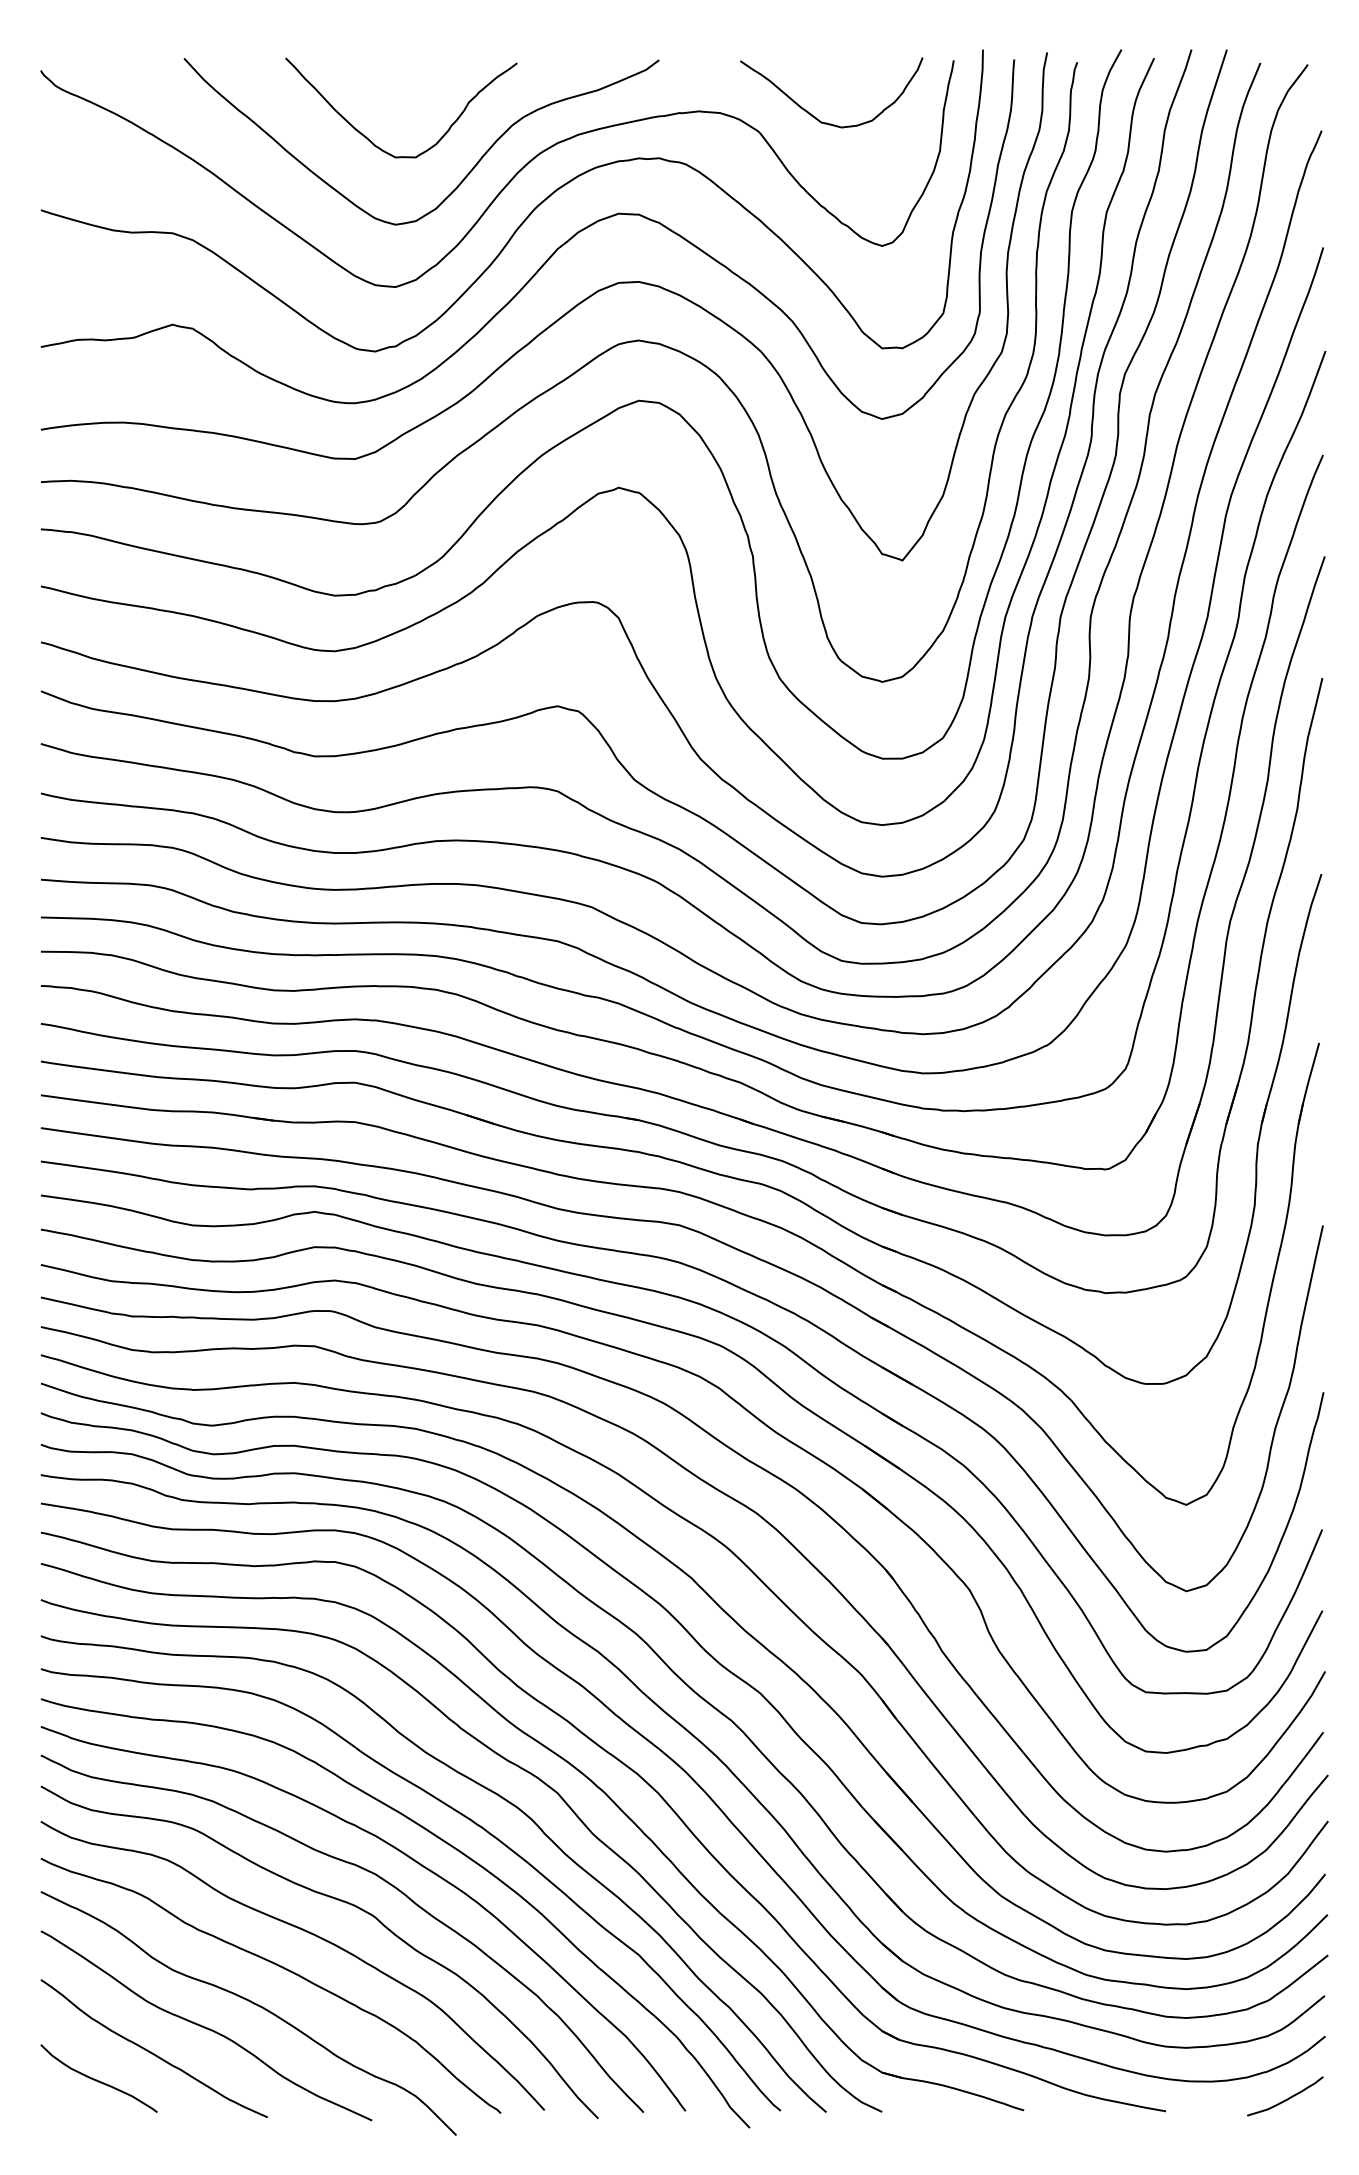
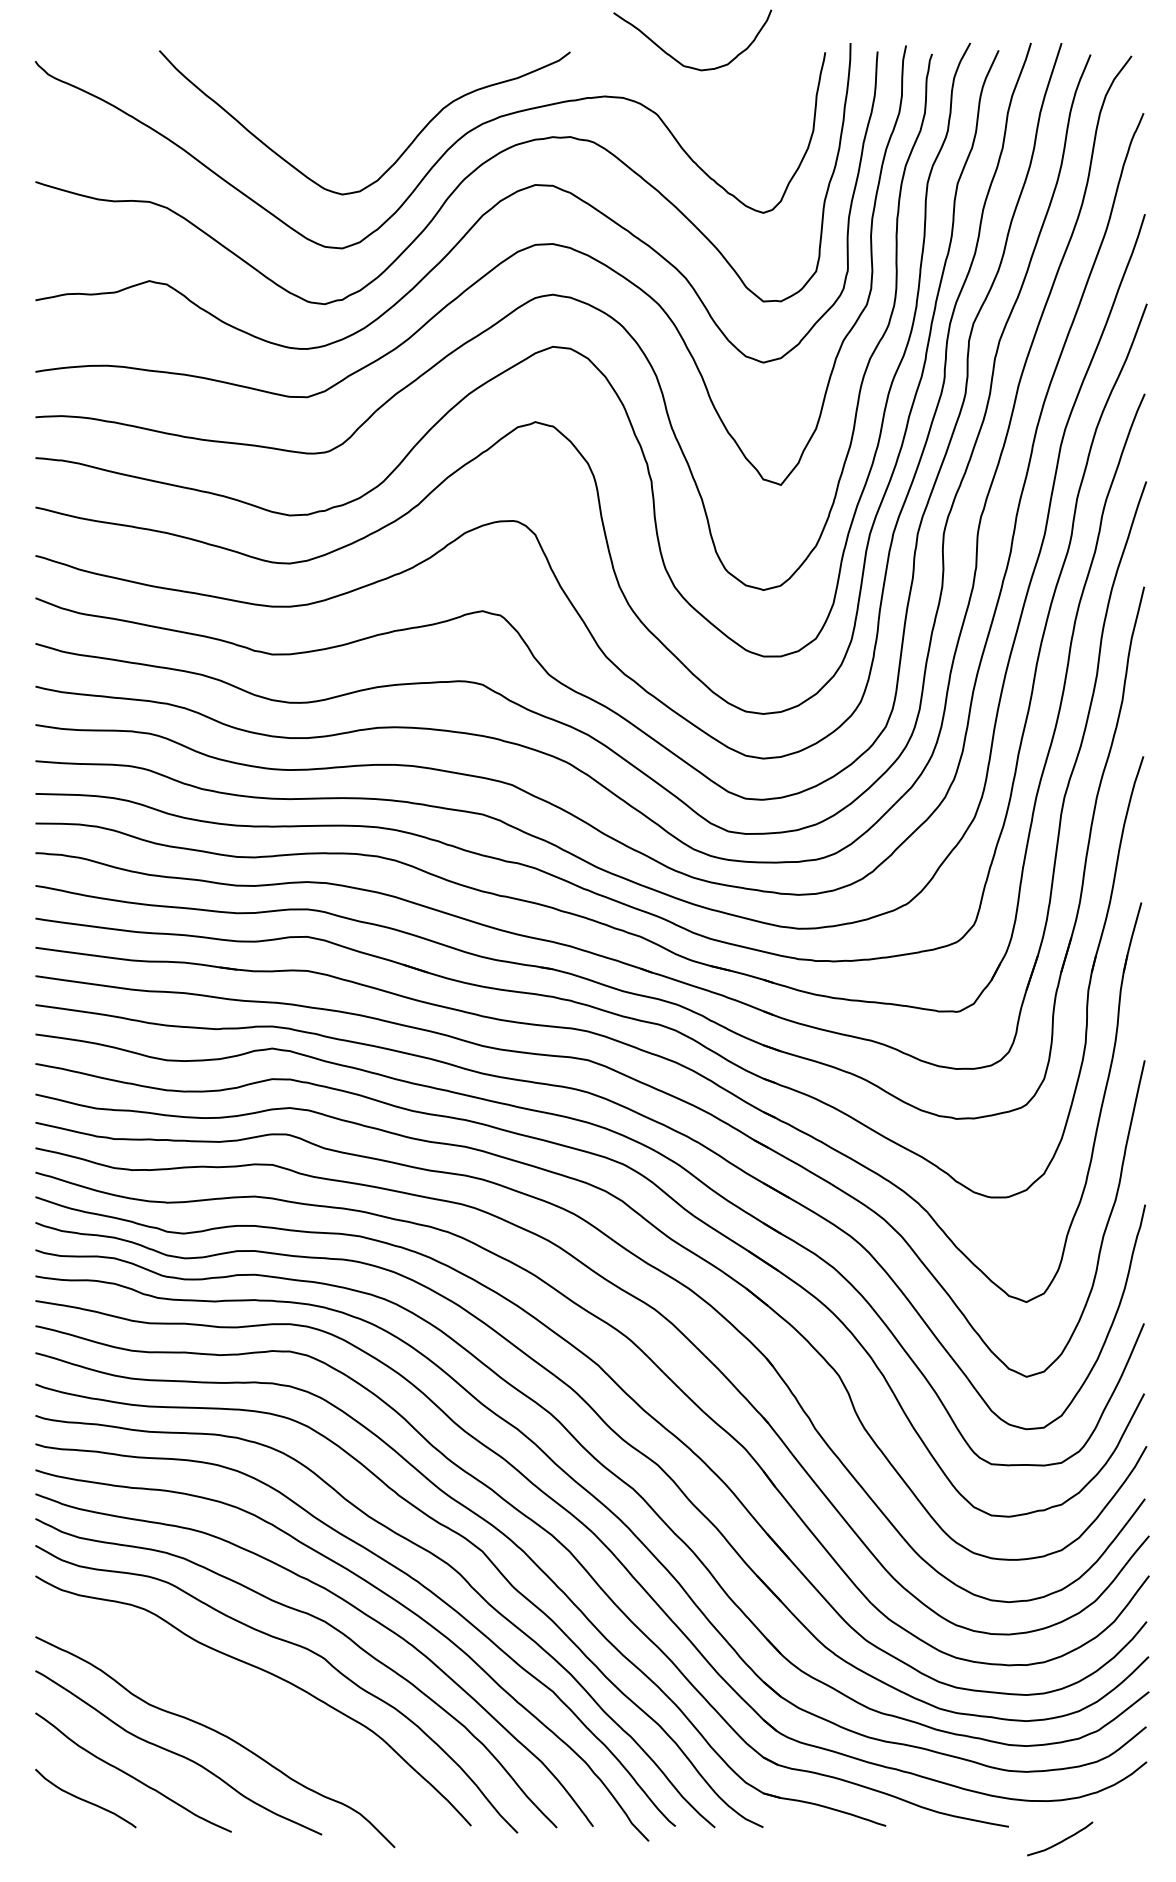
curve: (815, 116) -> (678, 60), moved
curve: (370, 139) -> (320, 120), removed
curve: (280, 1967) -> (242, 1702), removed
curve: (1286, 2098) -> (1061, 1840), moved

